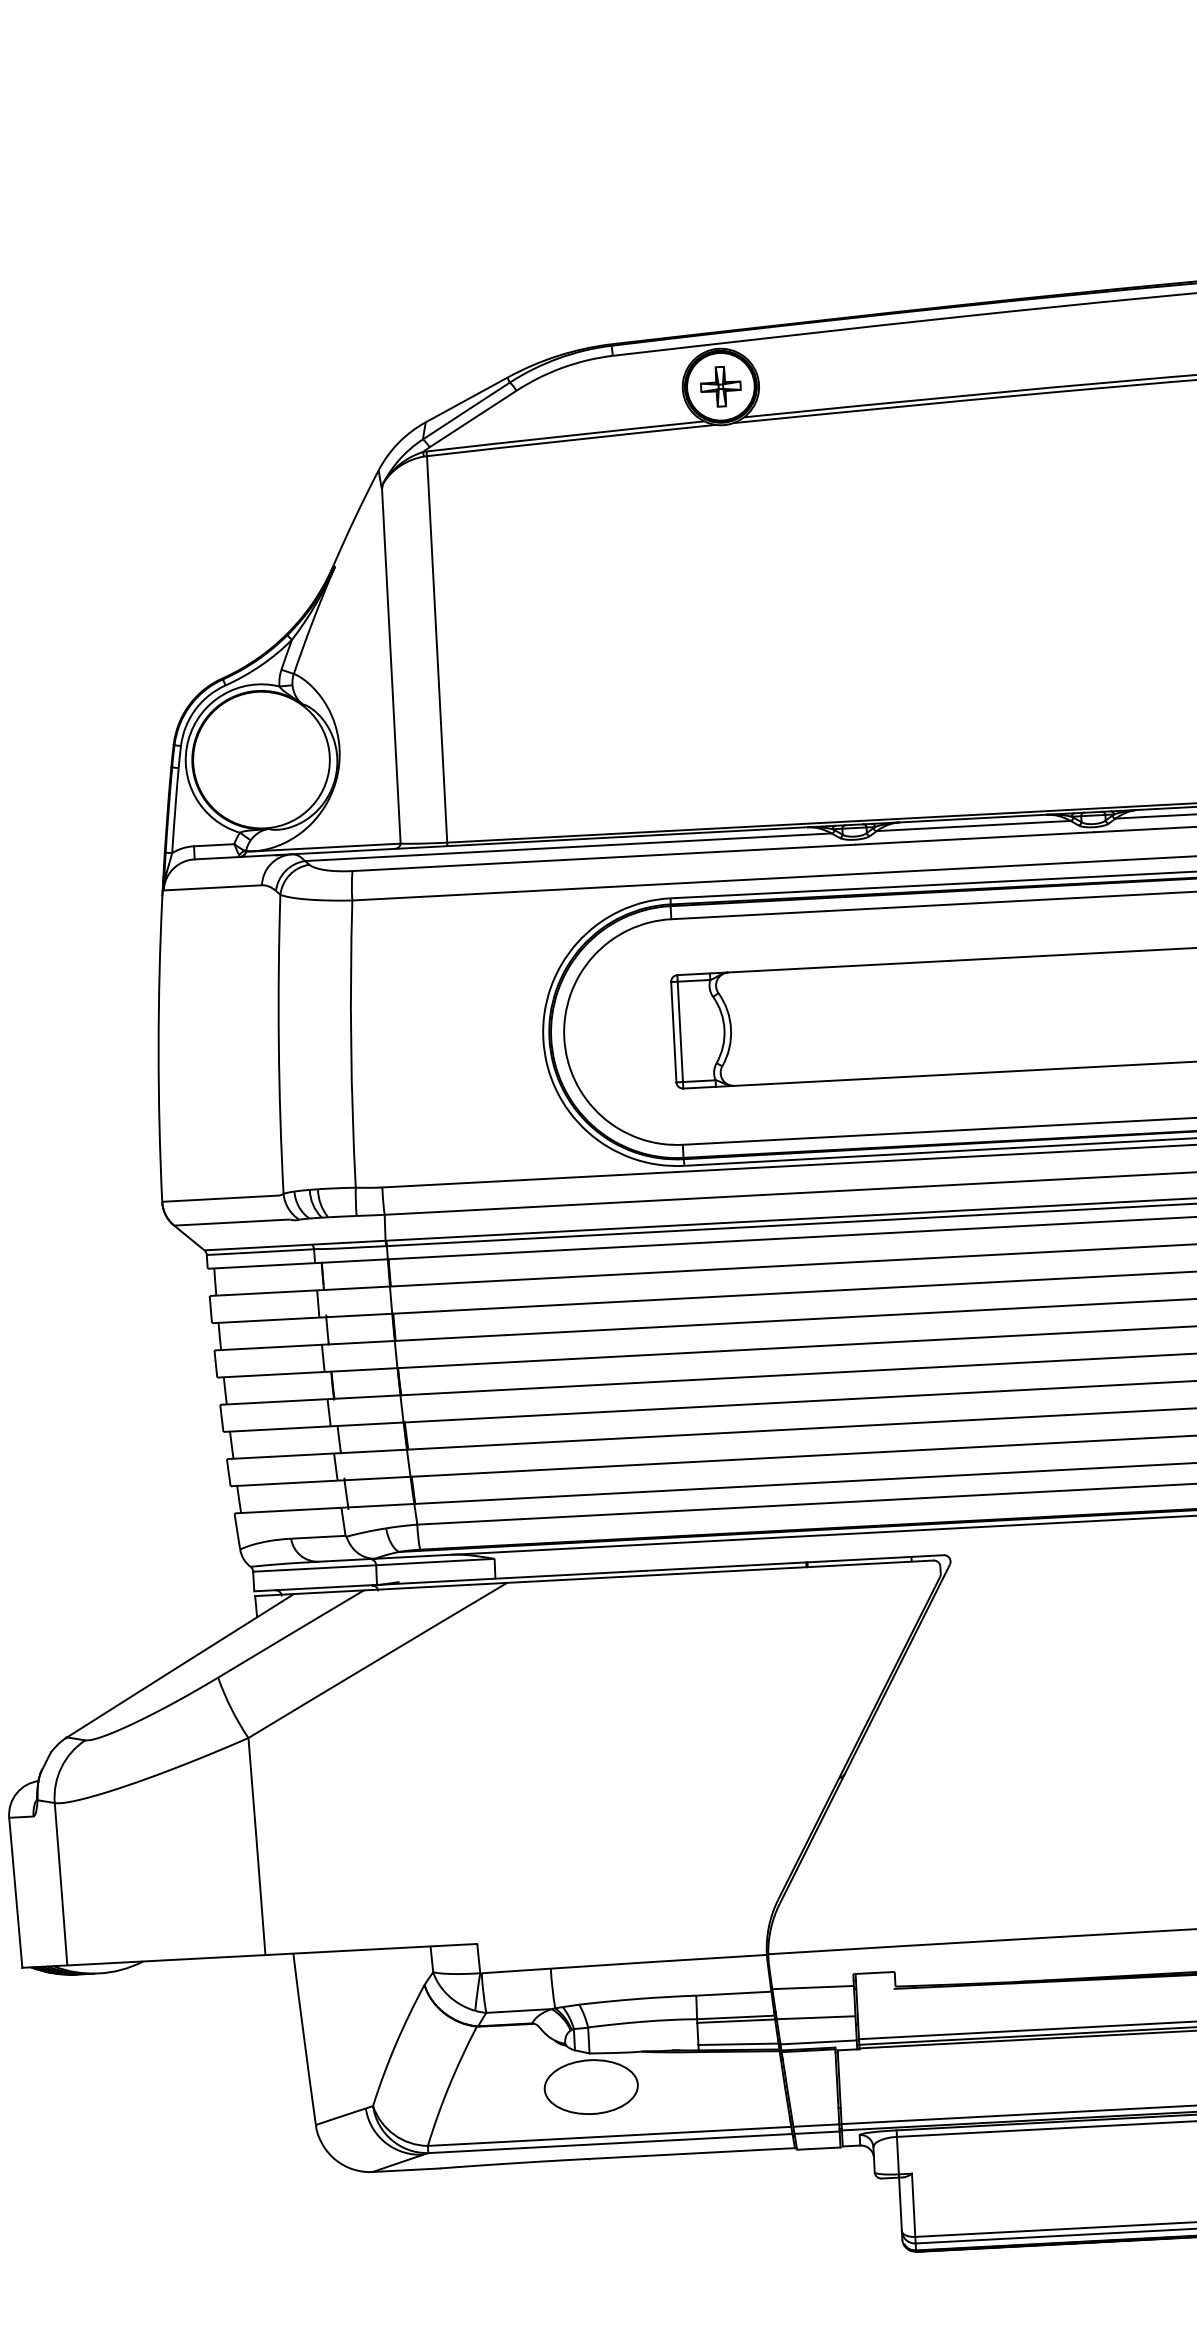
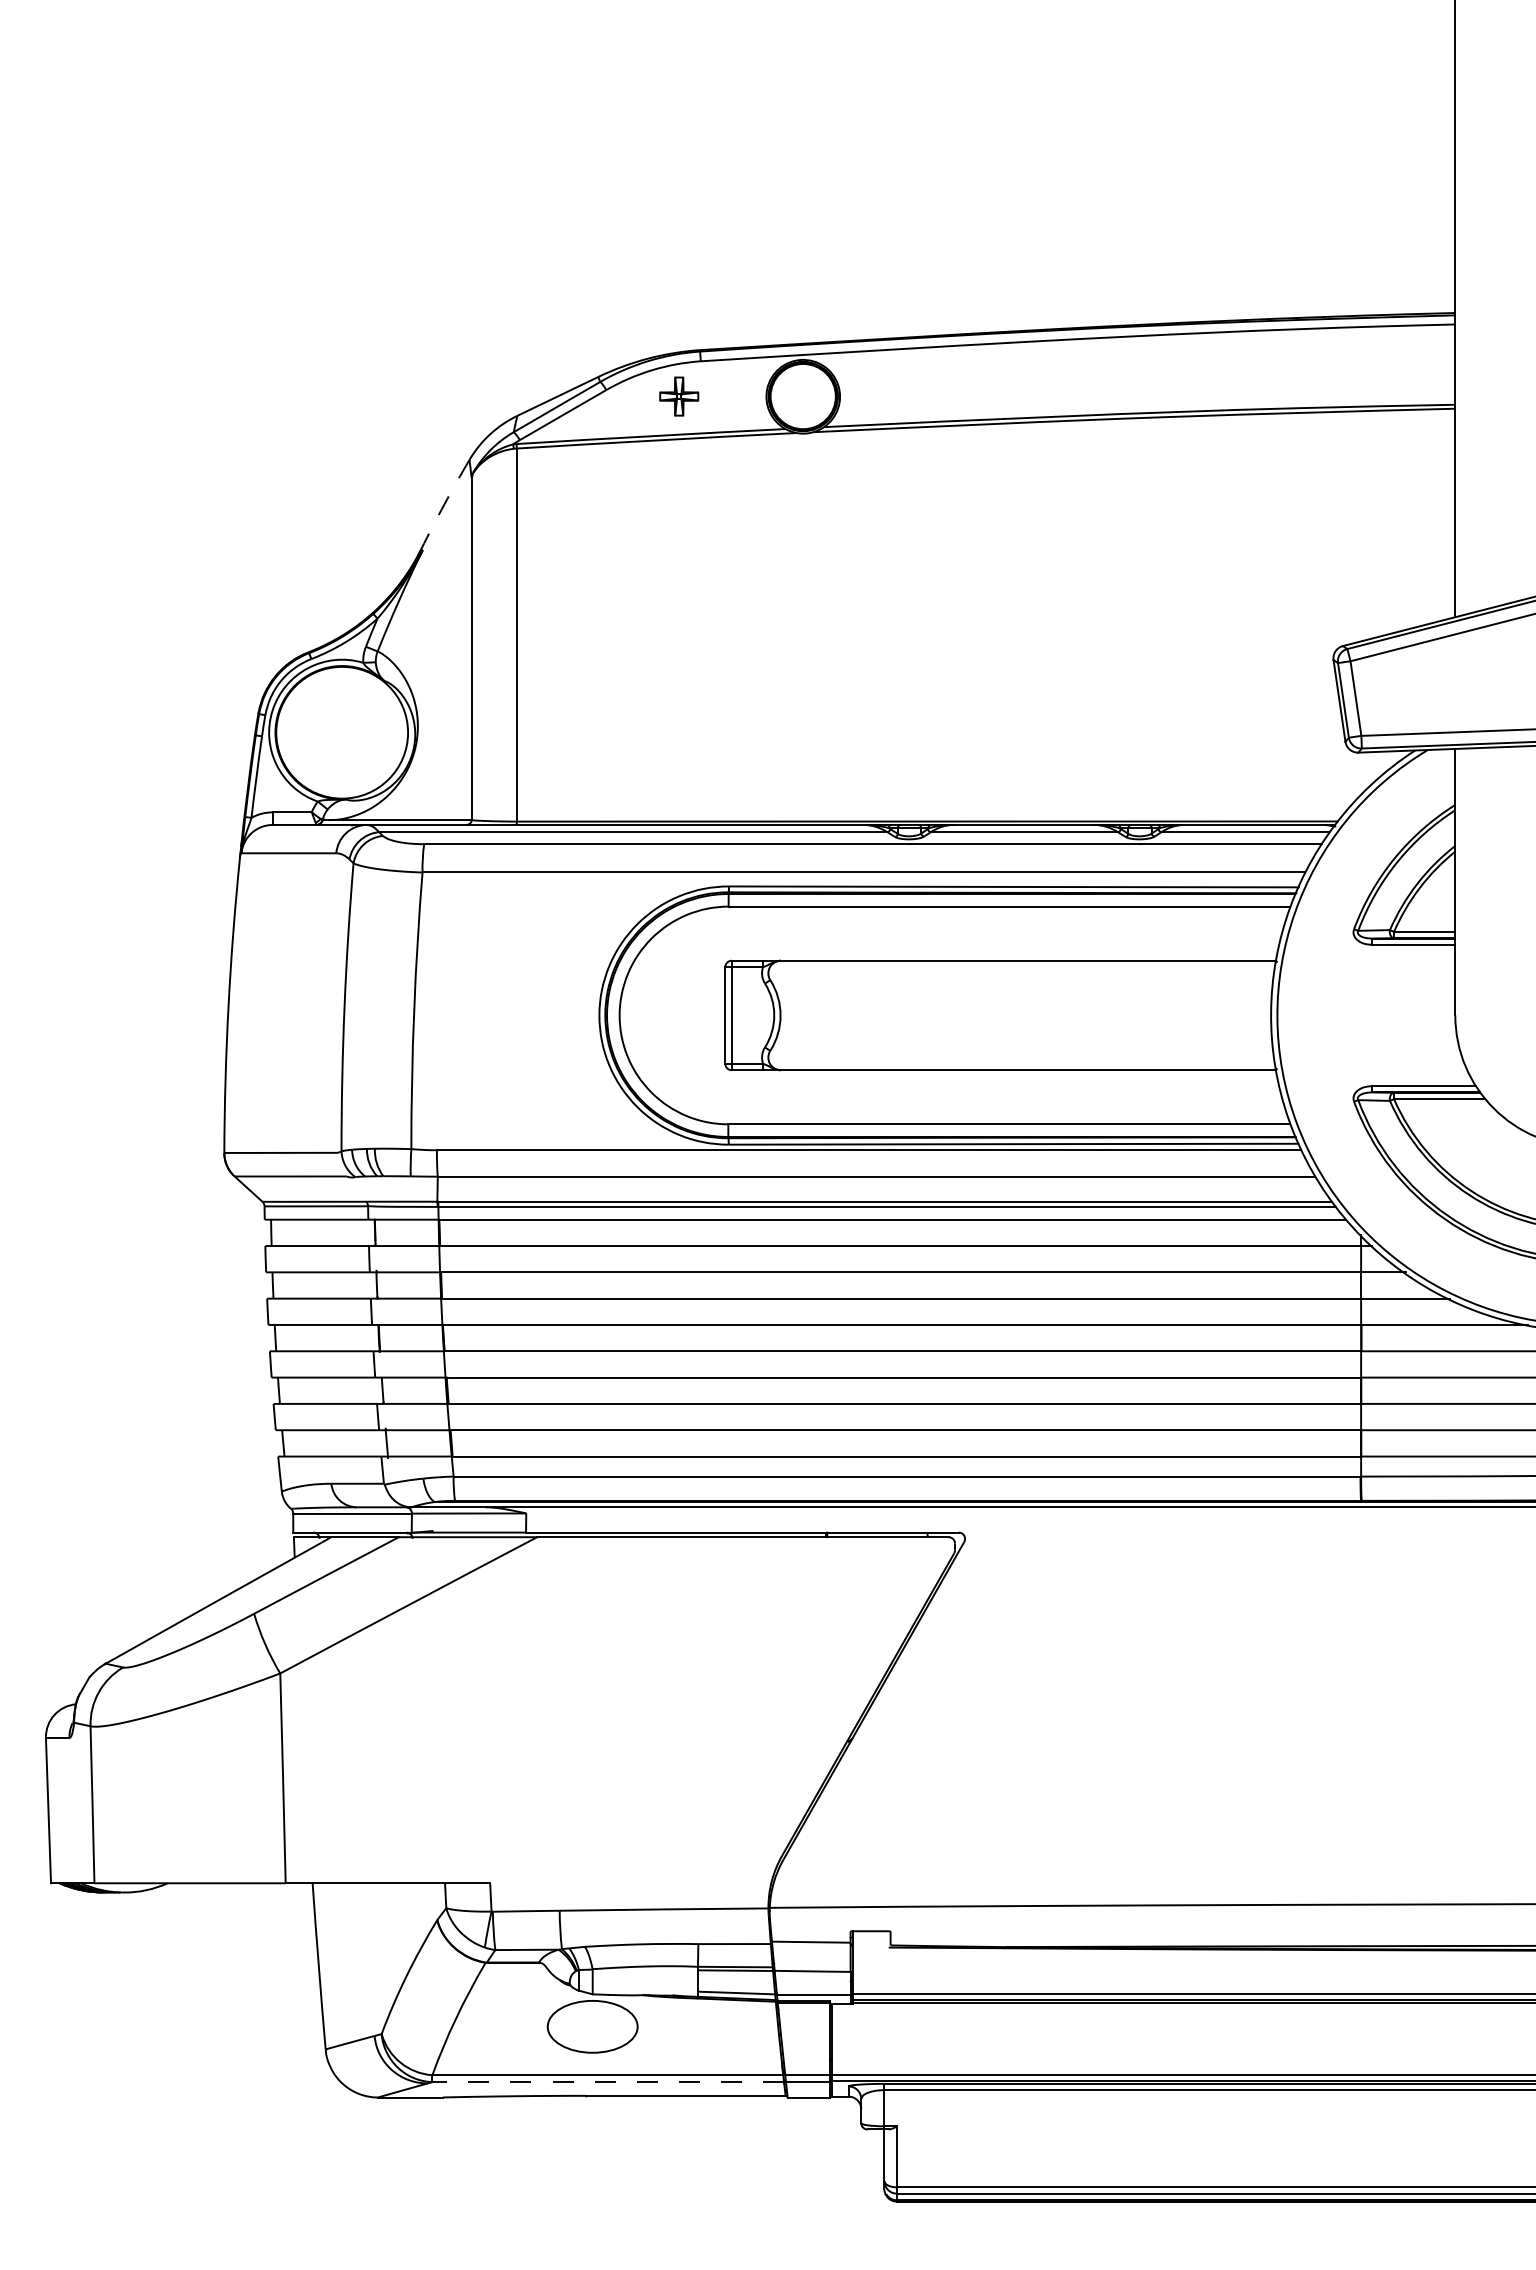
part: (721, 386) -> (679, 396), moved
arc: (355, 518) -> (444, 504), solid -> dashed
line: (610, 2143) -> (608, 2082), solid -> dashed

